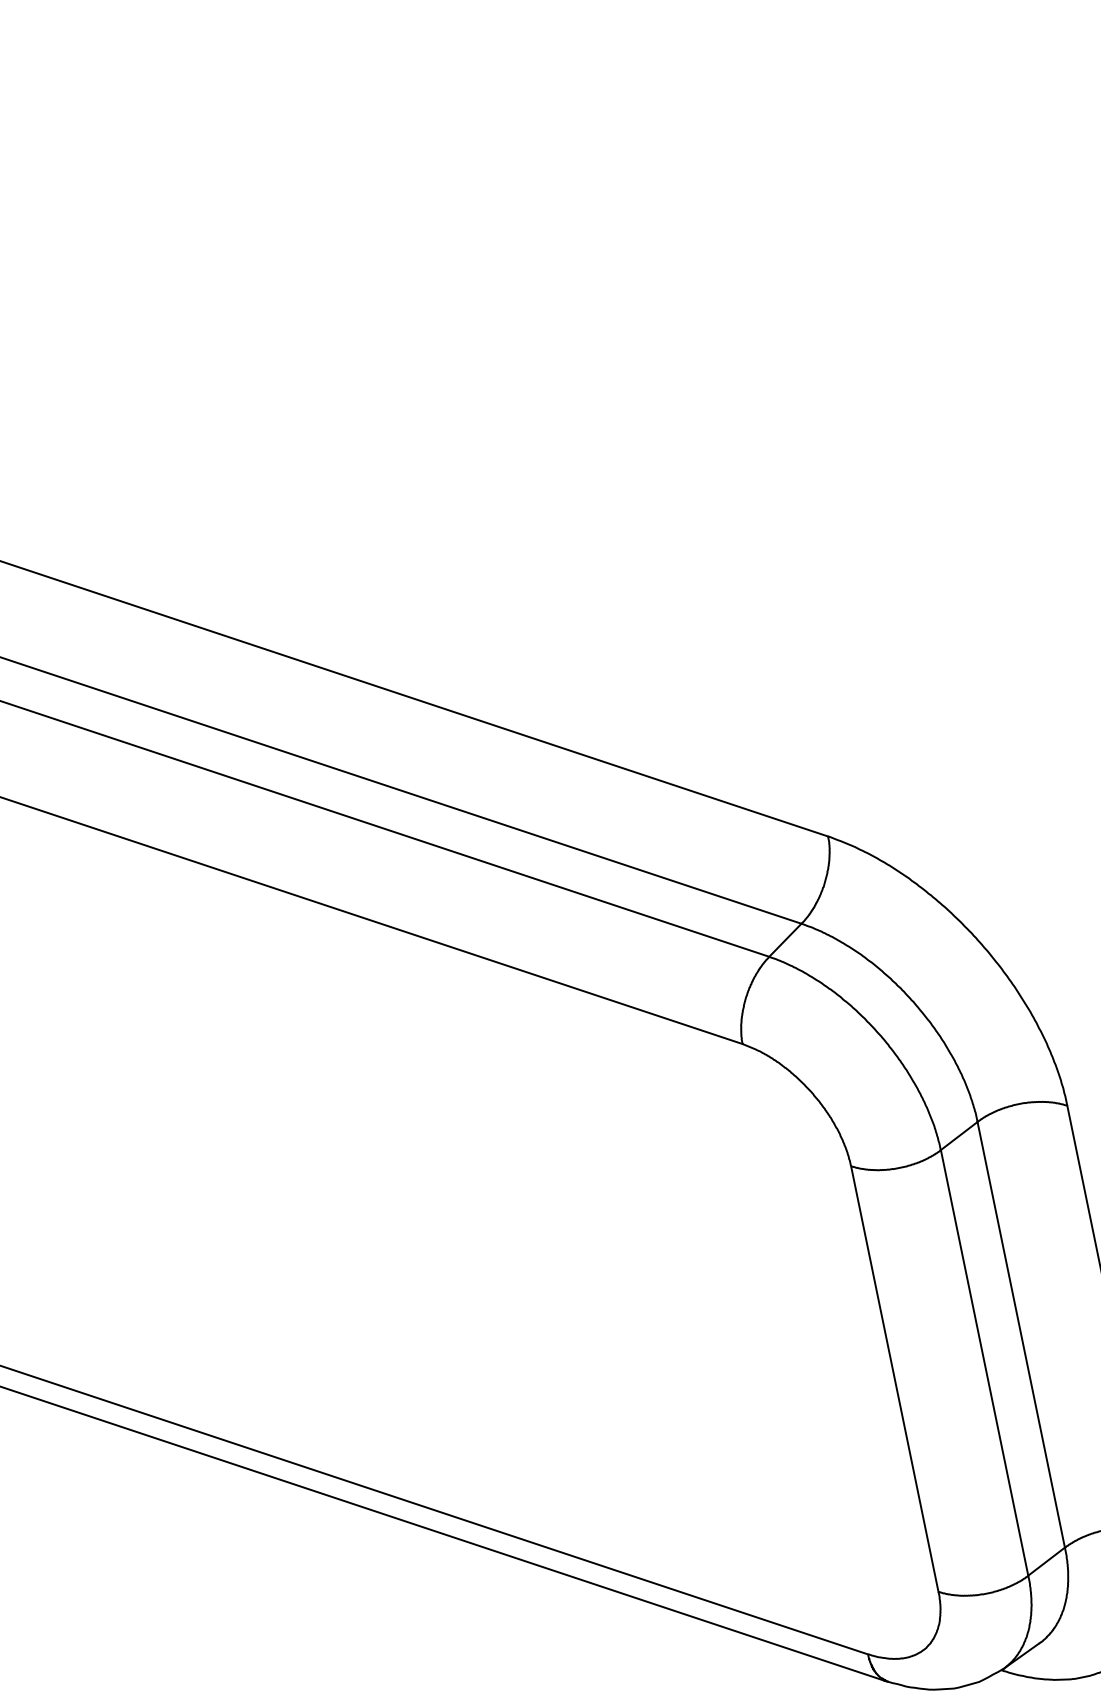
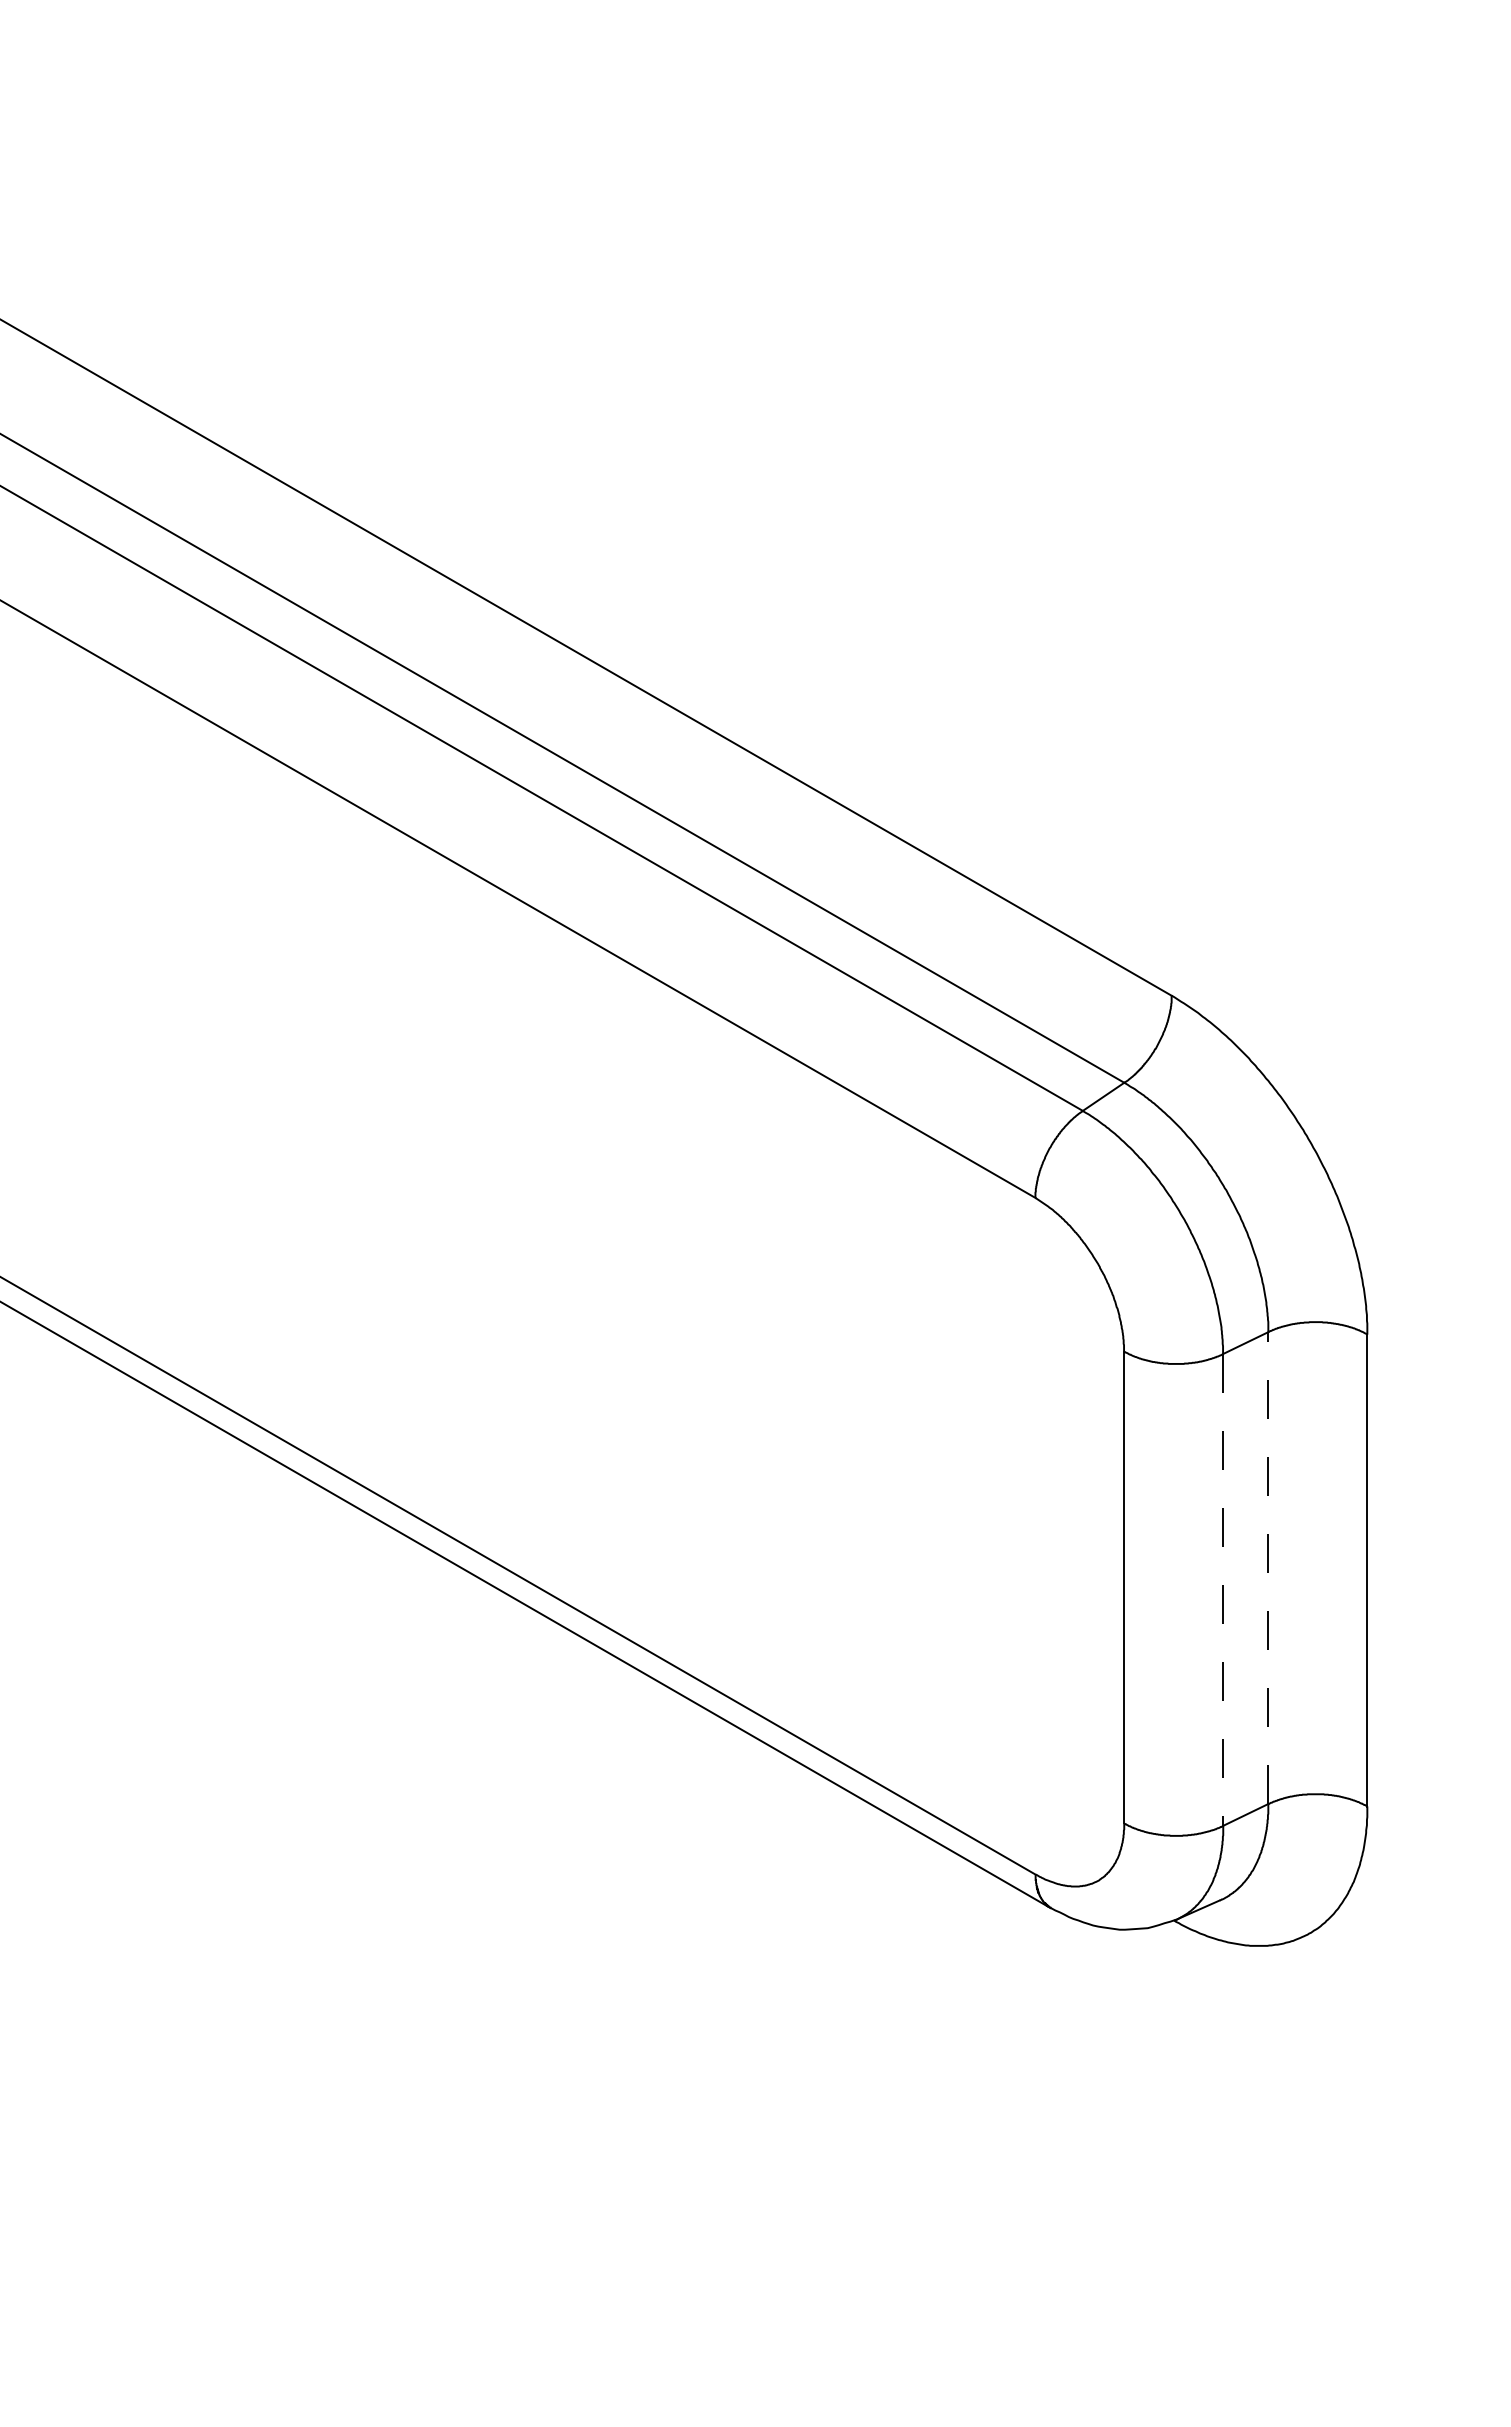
line: (1021, 1335) -> (1268, 1568), solid -> dashed
line: (984, 1362) -> (1223, 1589), solid -> dashed

